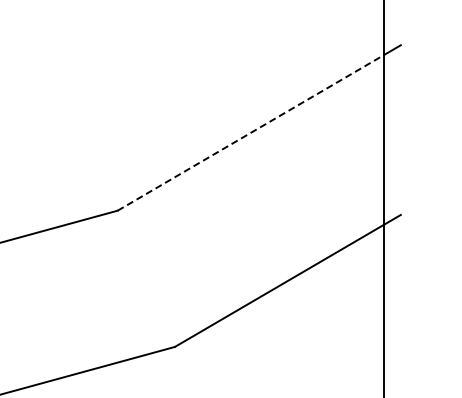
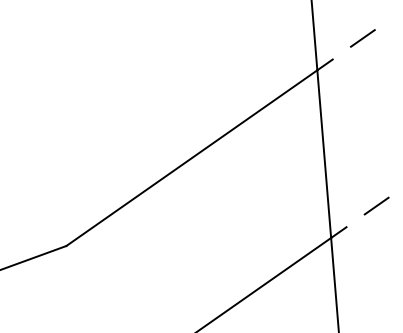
line: (432, 26) -> (362, 38), added
line: (251, 132) -> (192, 157), dashed -> solid
line: (432, 195) -> (376, 205), added

